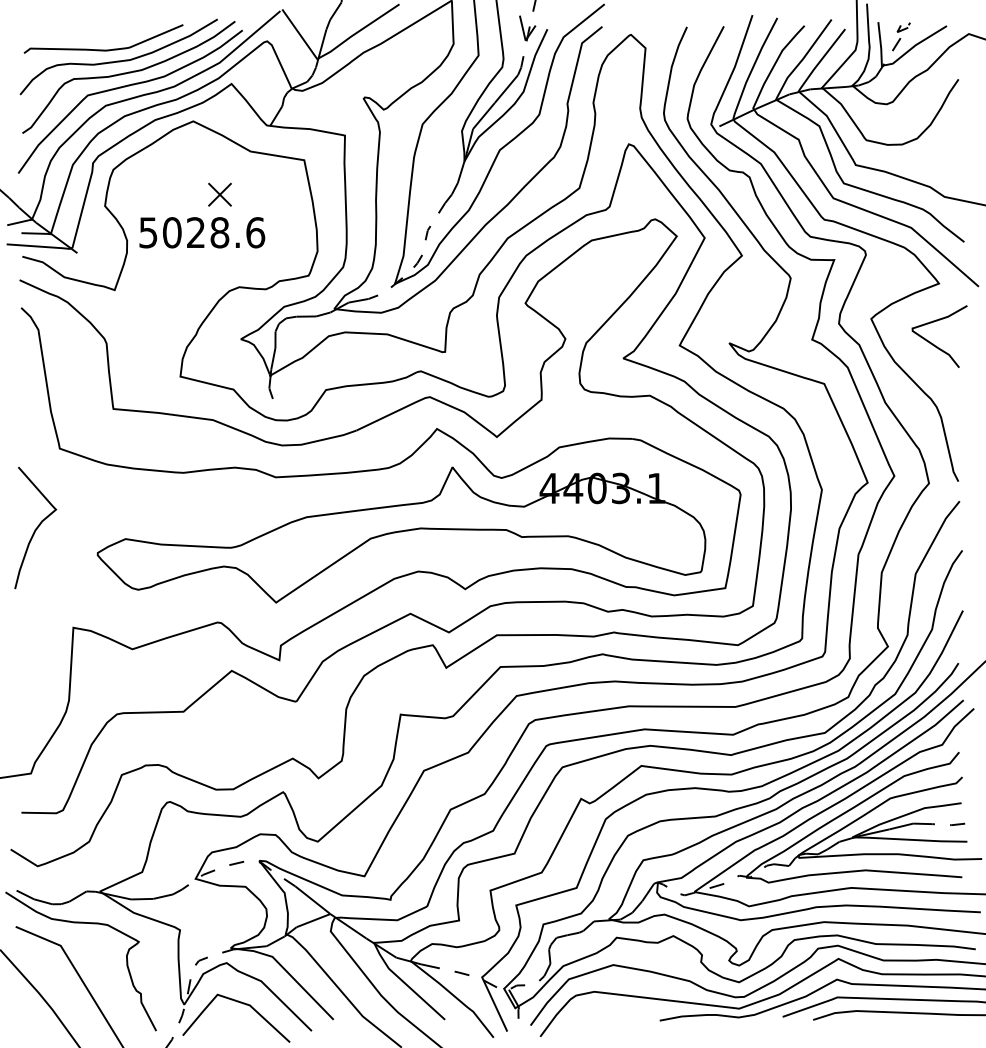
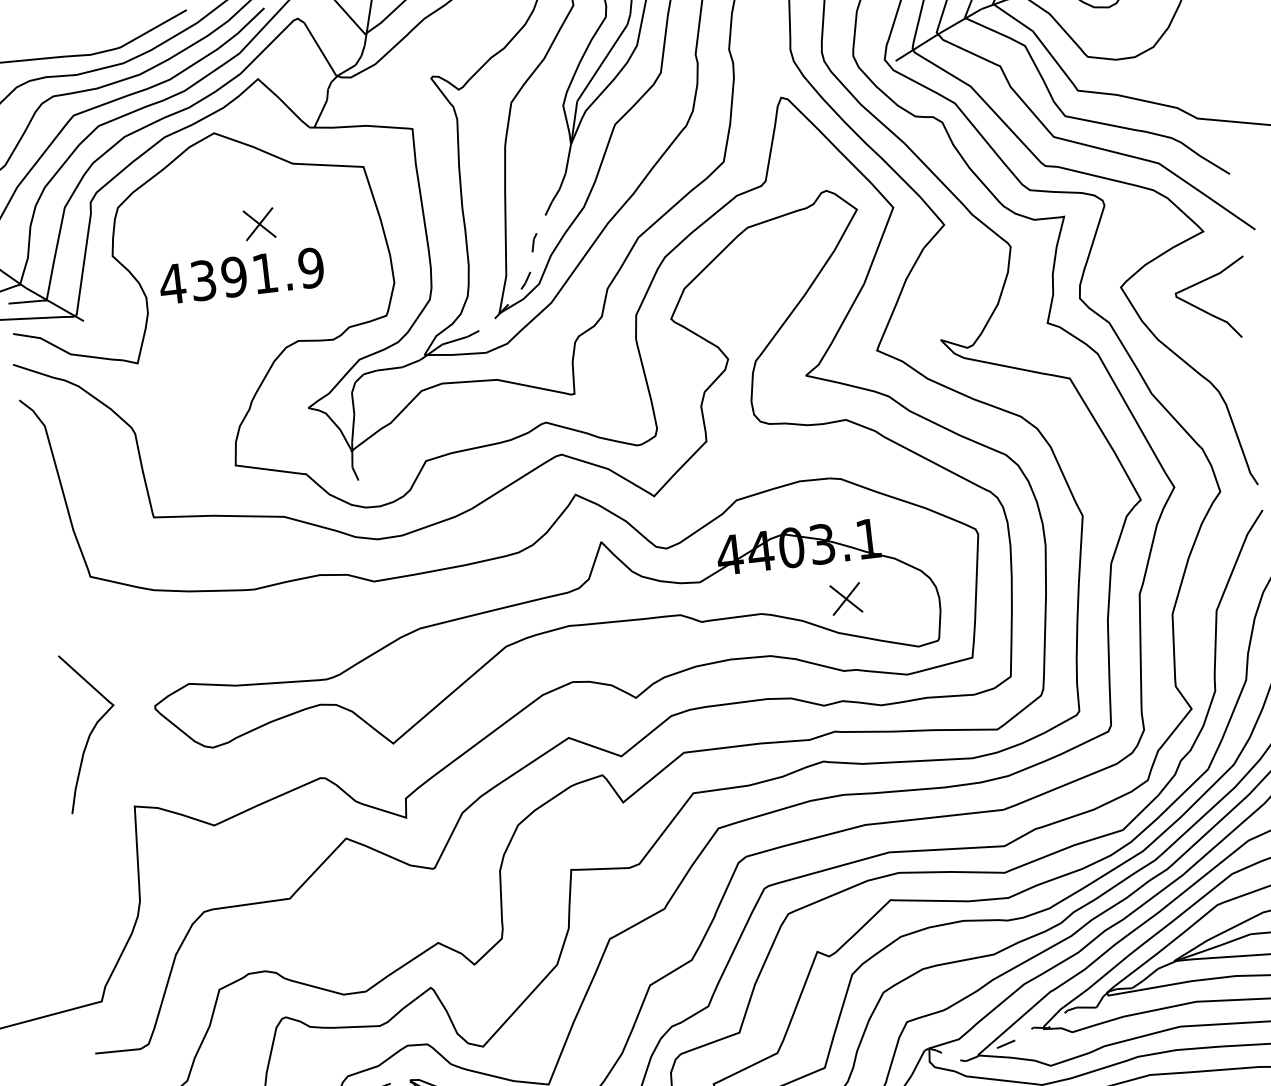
text: (201, 232) -> (241, 275), 5028.6 -> 4391.9
curve: (36, 527) -> (90, 731), moved
part: (634, 532) -> (846, 599), added

